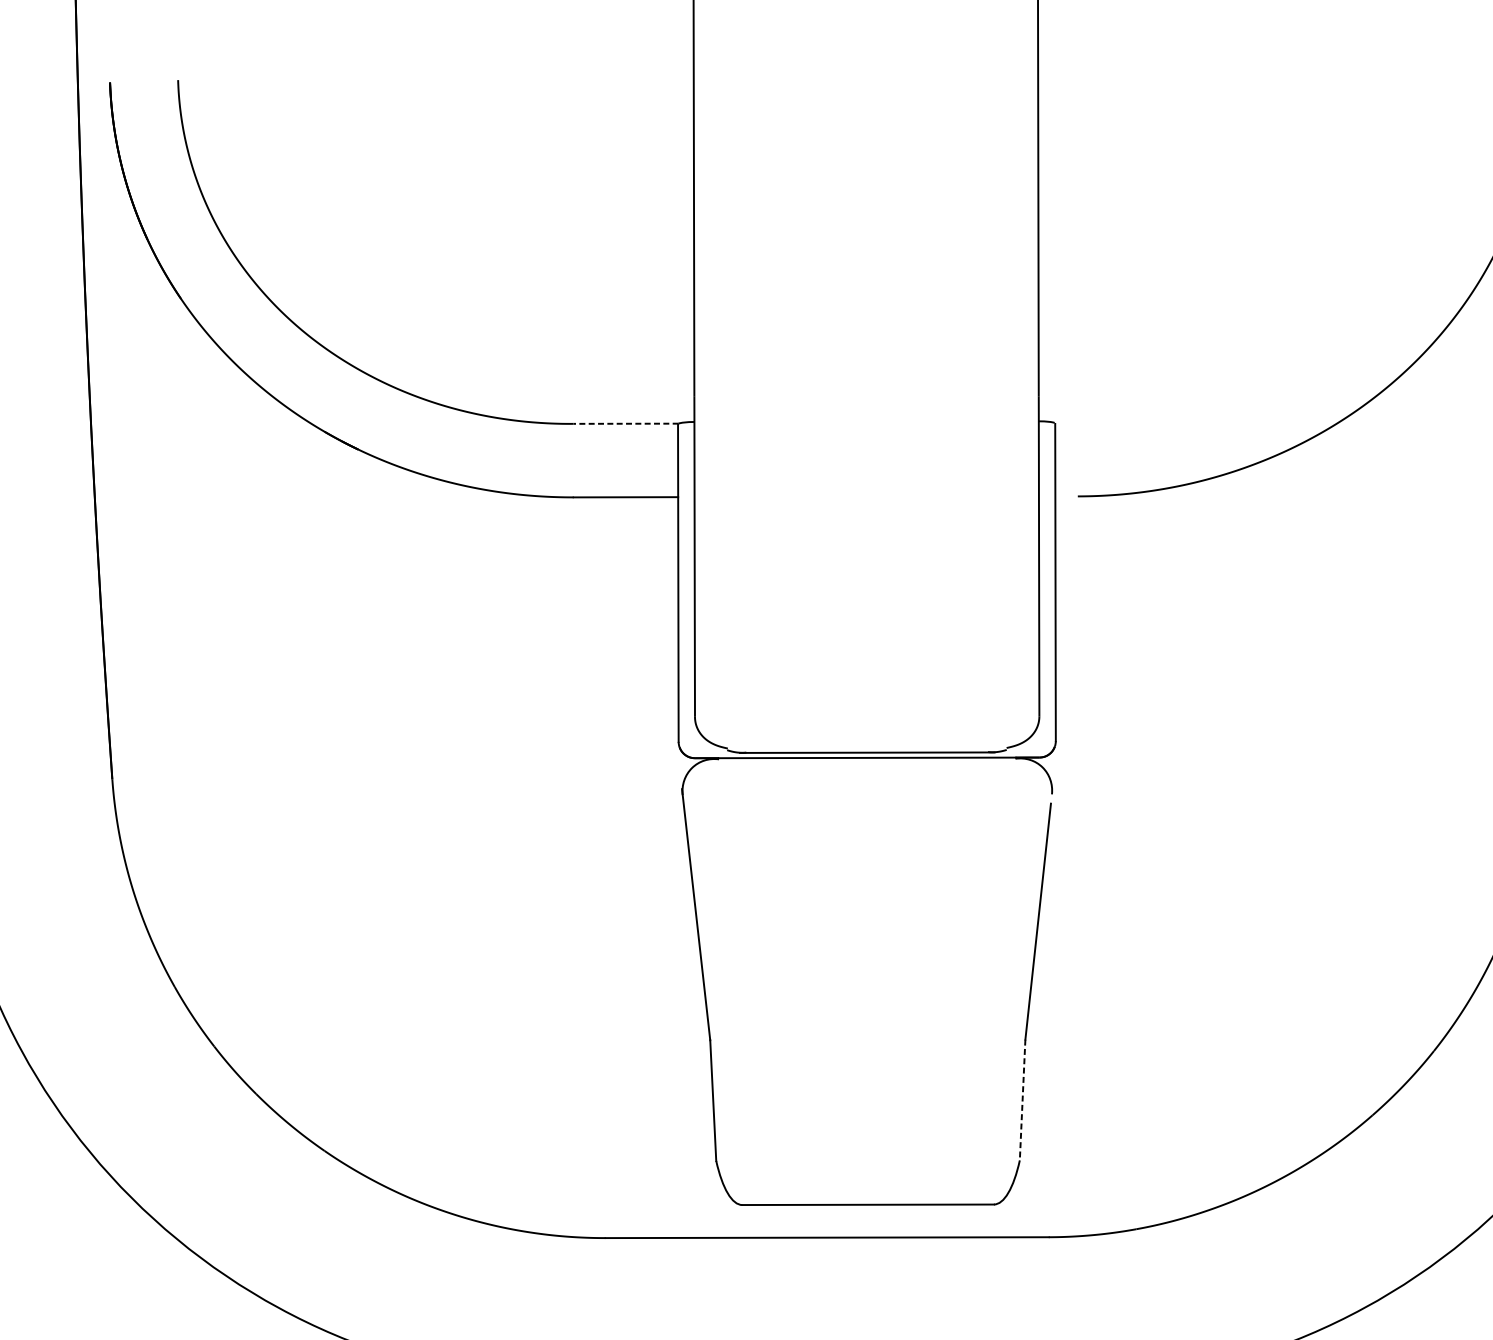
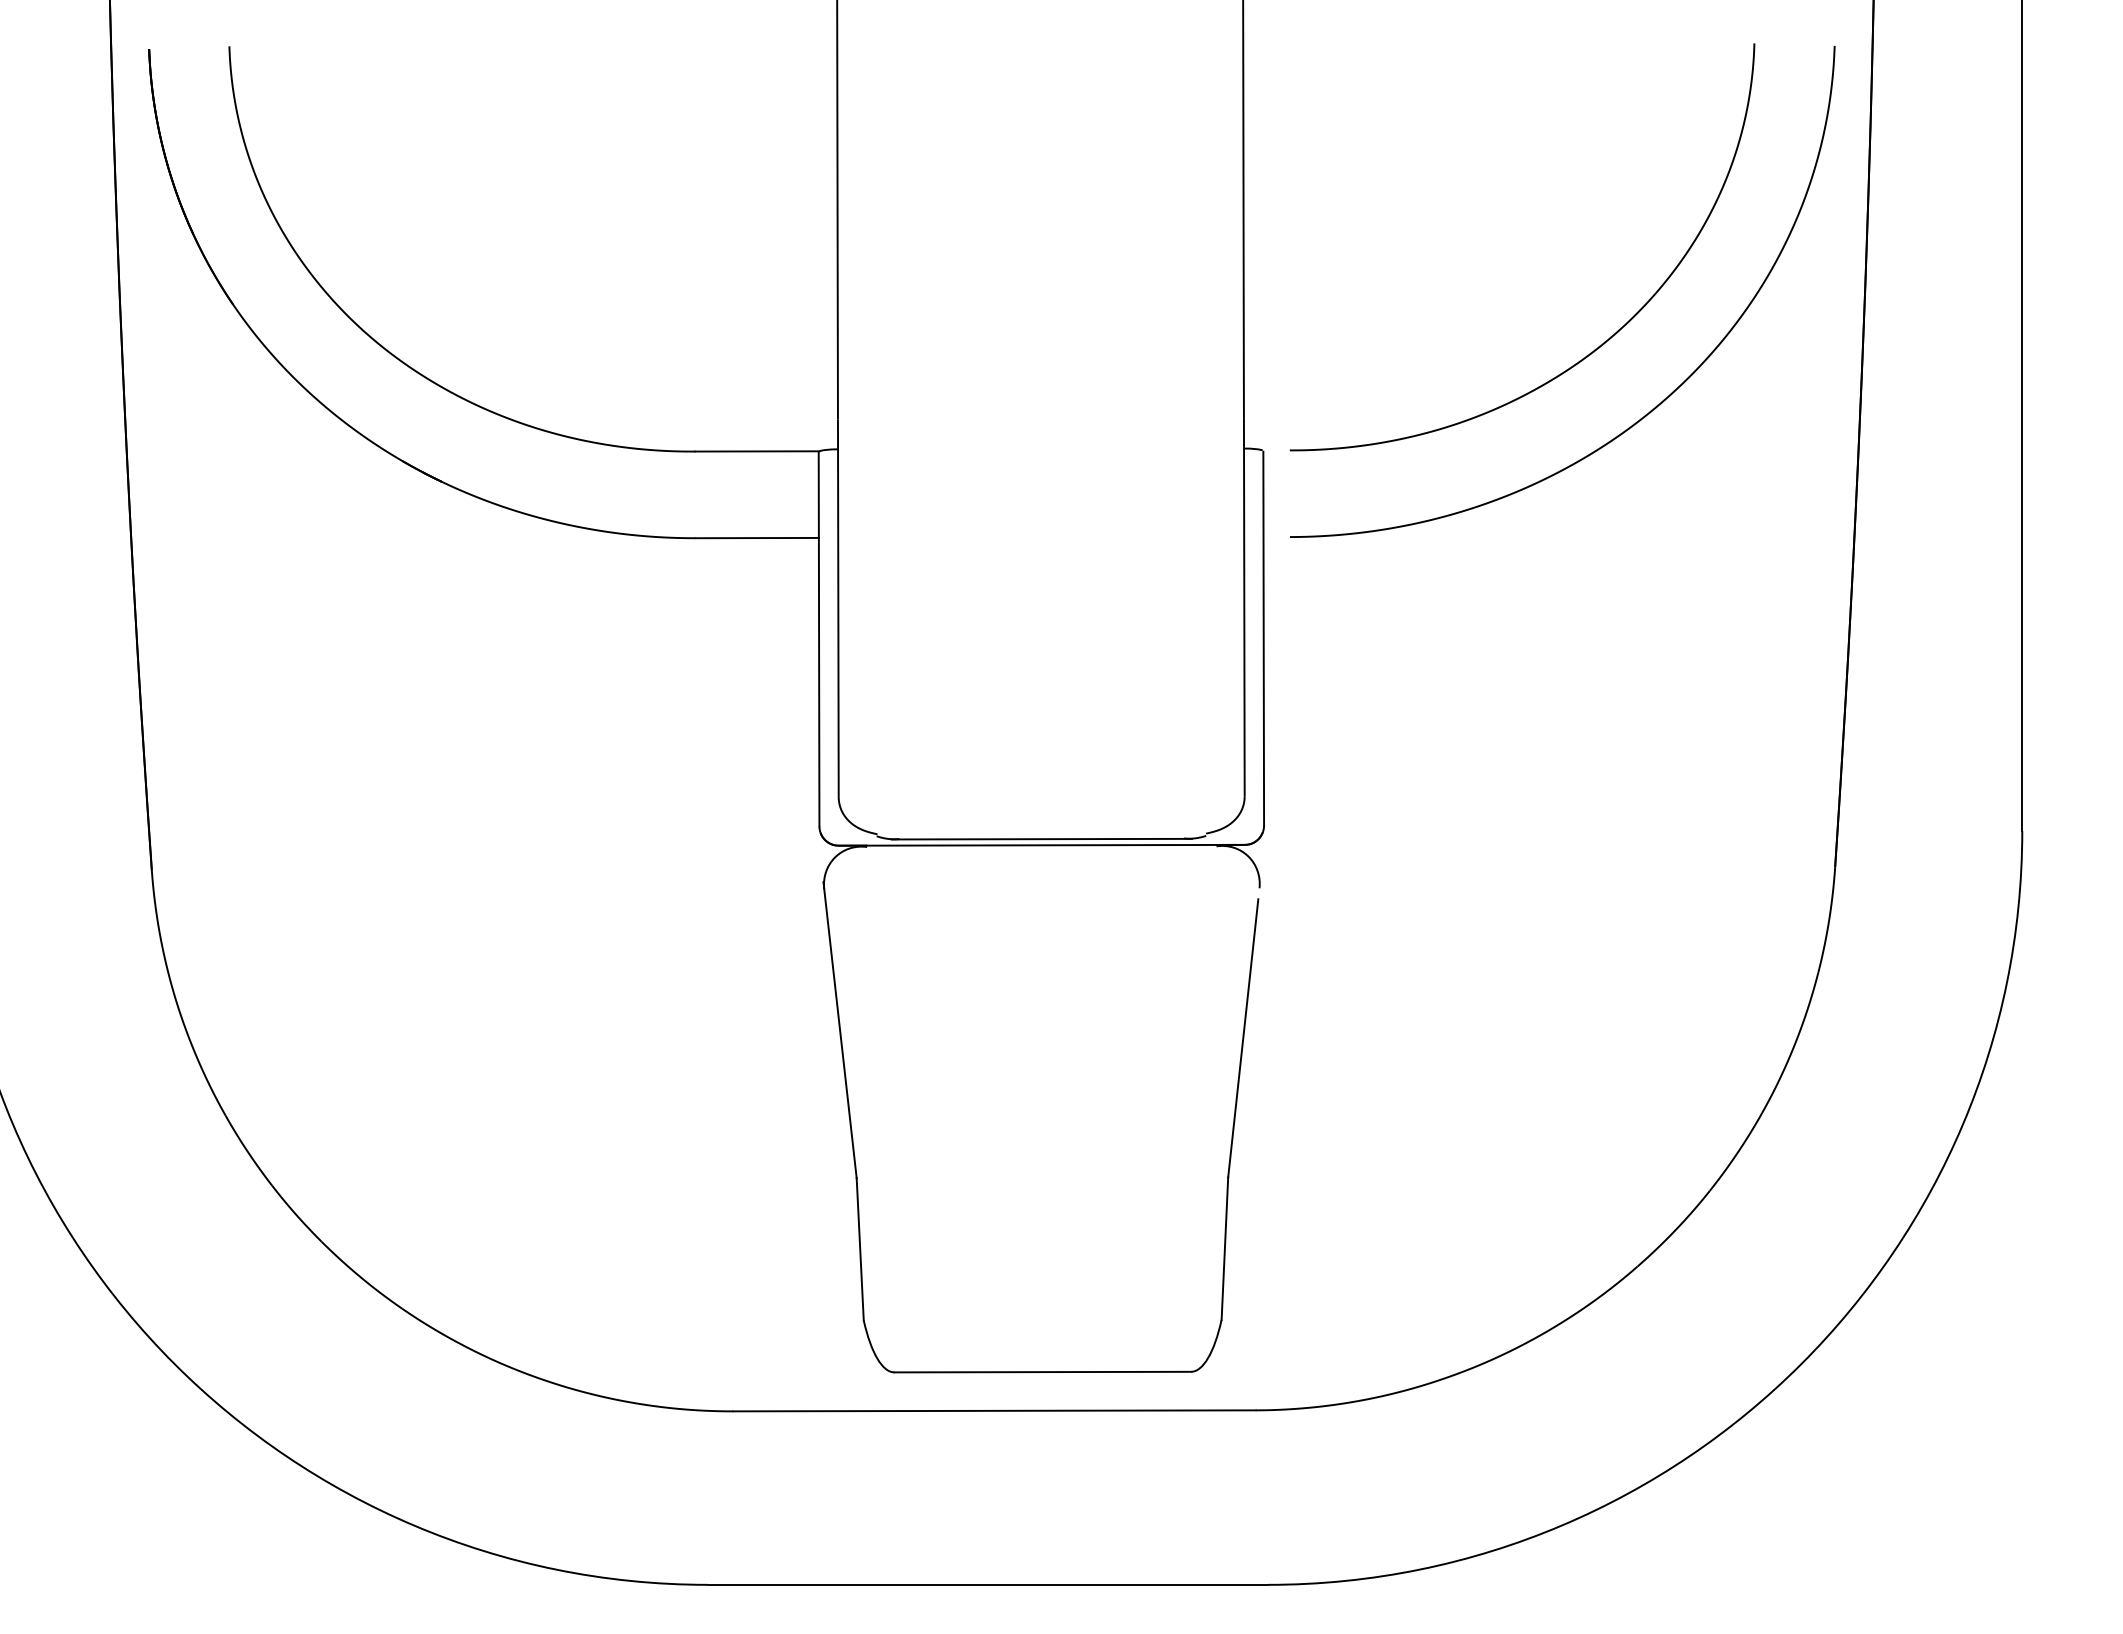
curve: (1340, 333) -> (1599, 345), added
line: (626, 423) -> (757, 451), dashed -> solid
line: (1022, 1100) -> (1224, 1249), dashed -> solid

